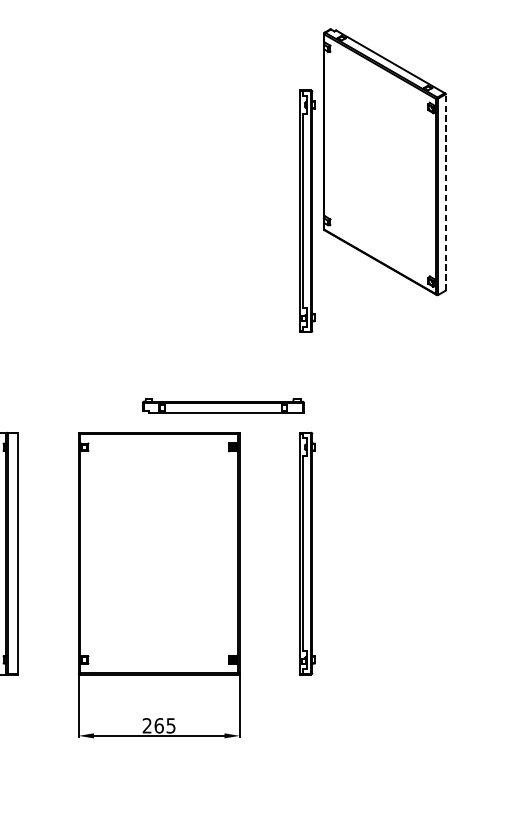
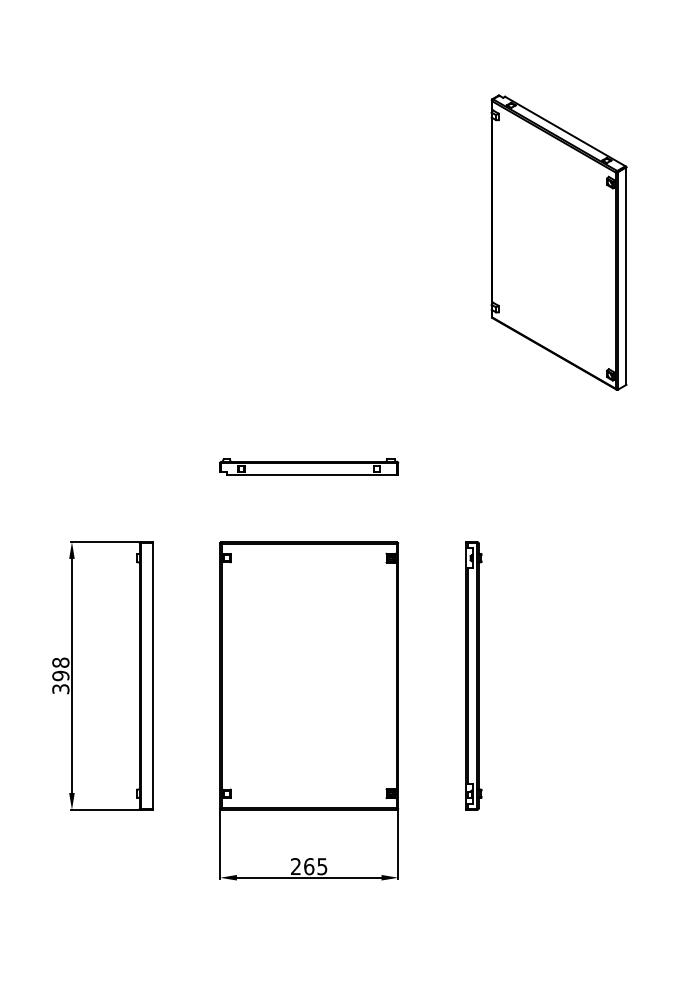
line: (445, 192) -> (626, 276), dashed -> solid
part: (307, 210) -> (473, 296), removed
part: (223, 405) -> (309, 466), moved

